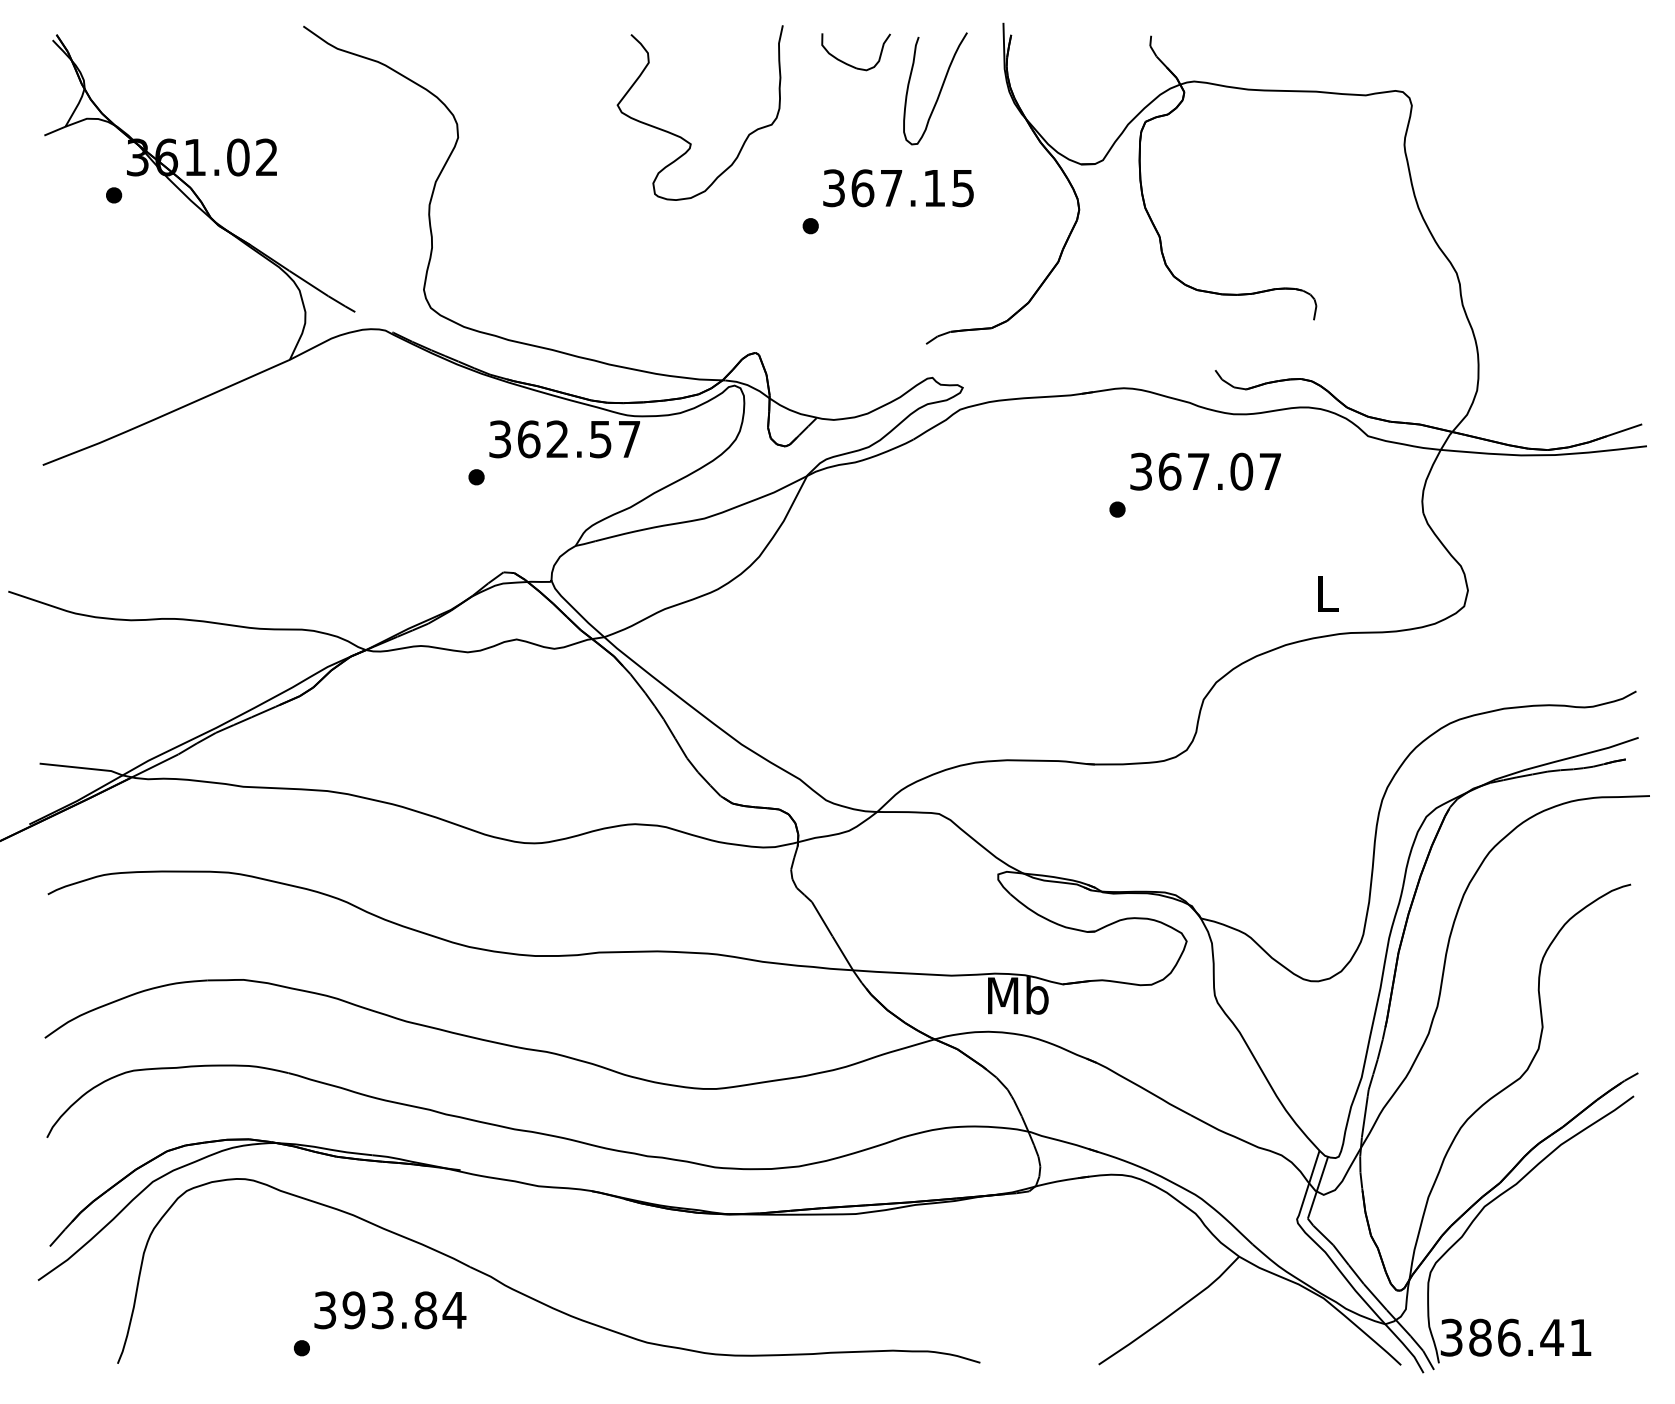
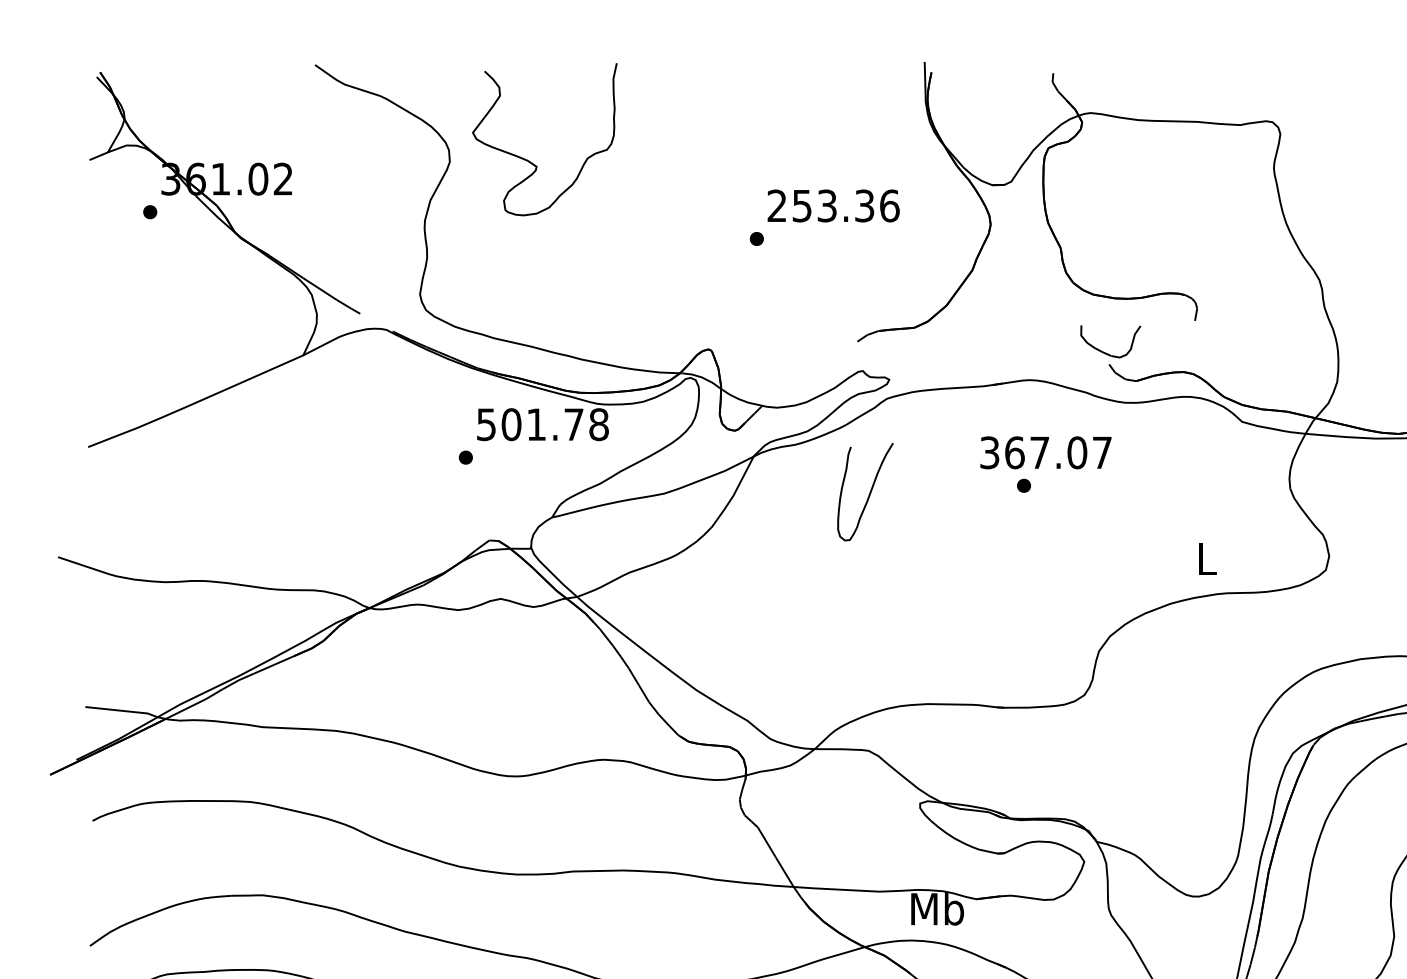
part: (850, 64) -> (1105, 352), moved
curve: (939, 90) -> (869, 493), moved
curve: (681, 136) -> (528, 160), moved
text: (898, 188) -> (833, 206), 367.15 -> 253.36
text: (565, 439) -> (543, 424), 362.57 -> 501.78
text: (1205, 471) -> (1045, 452), moved

